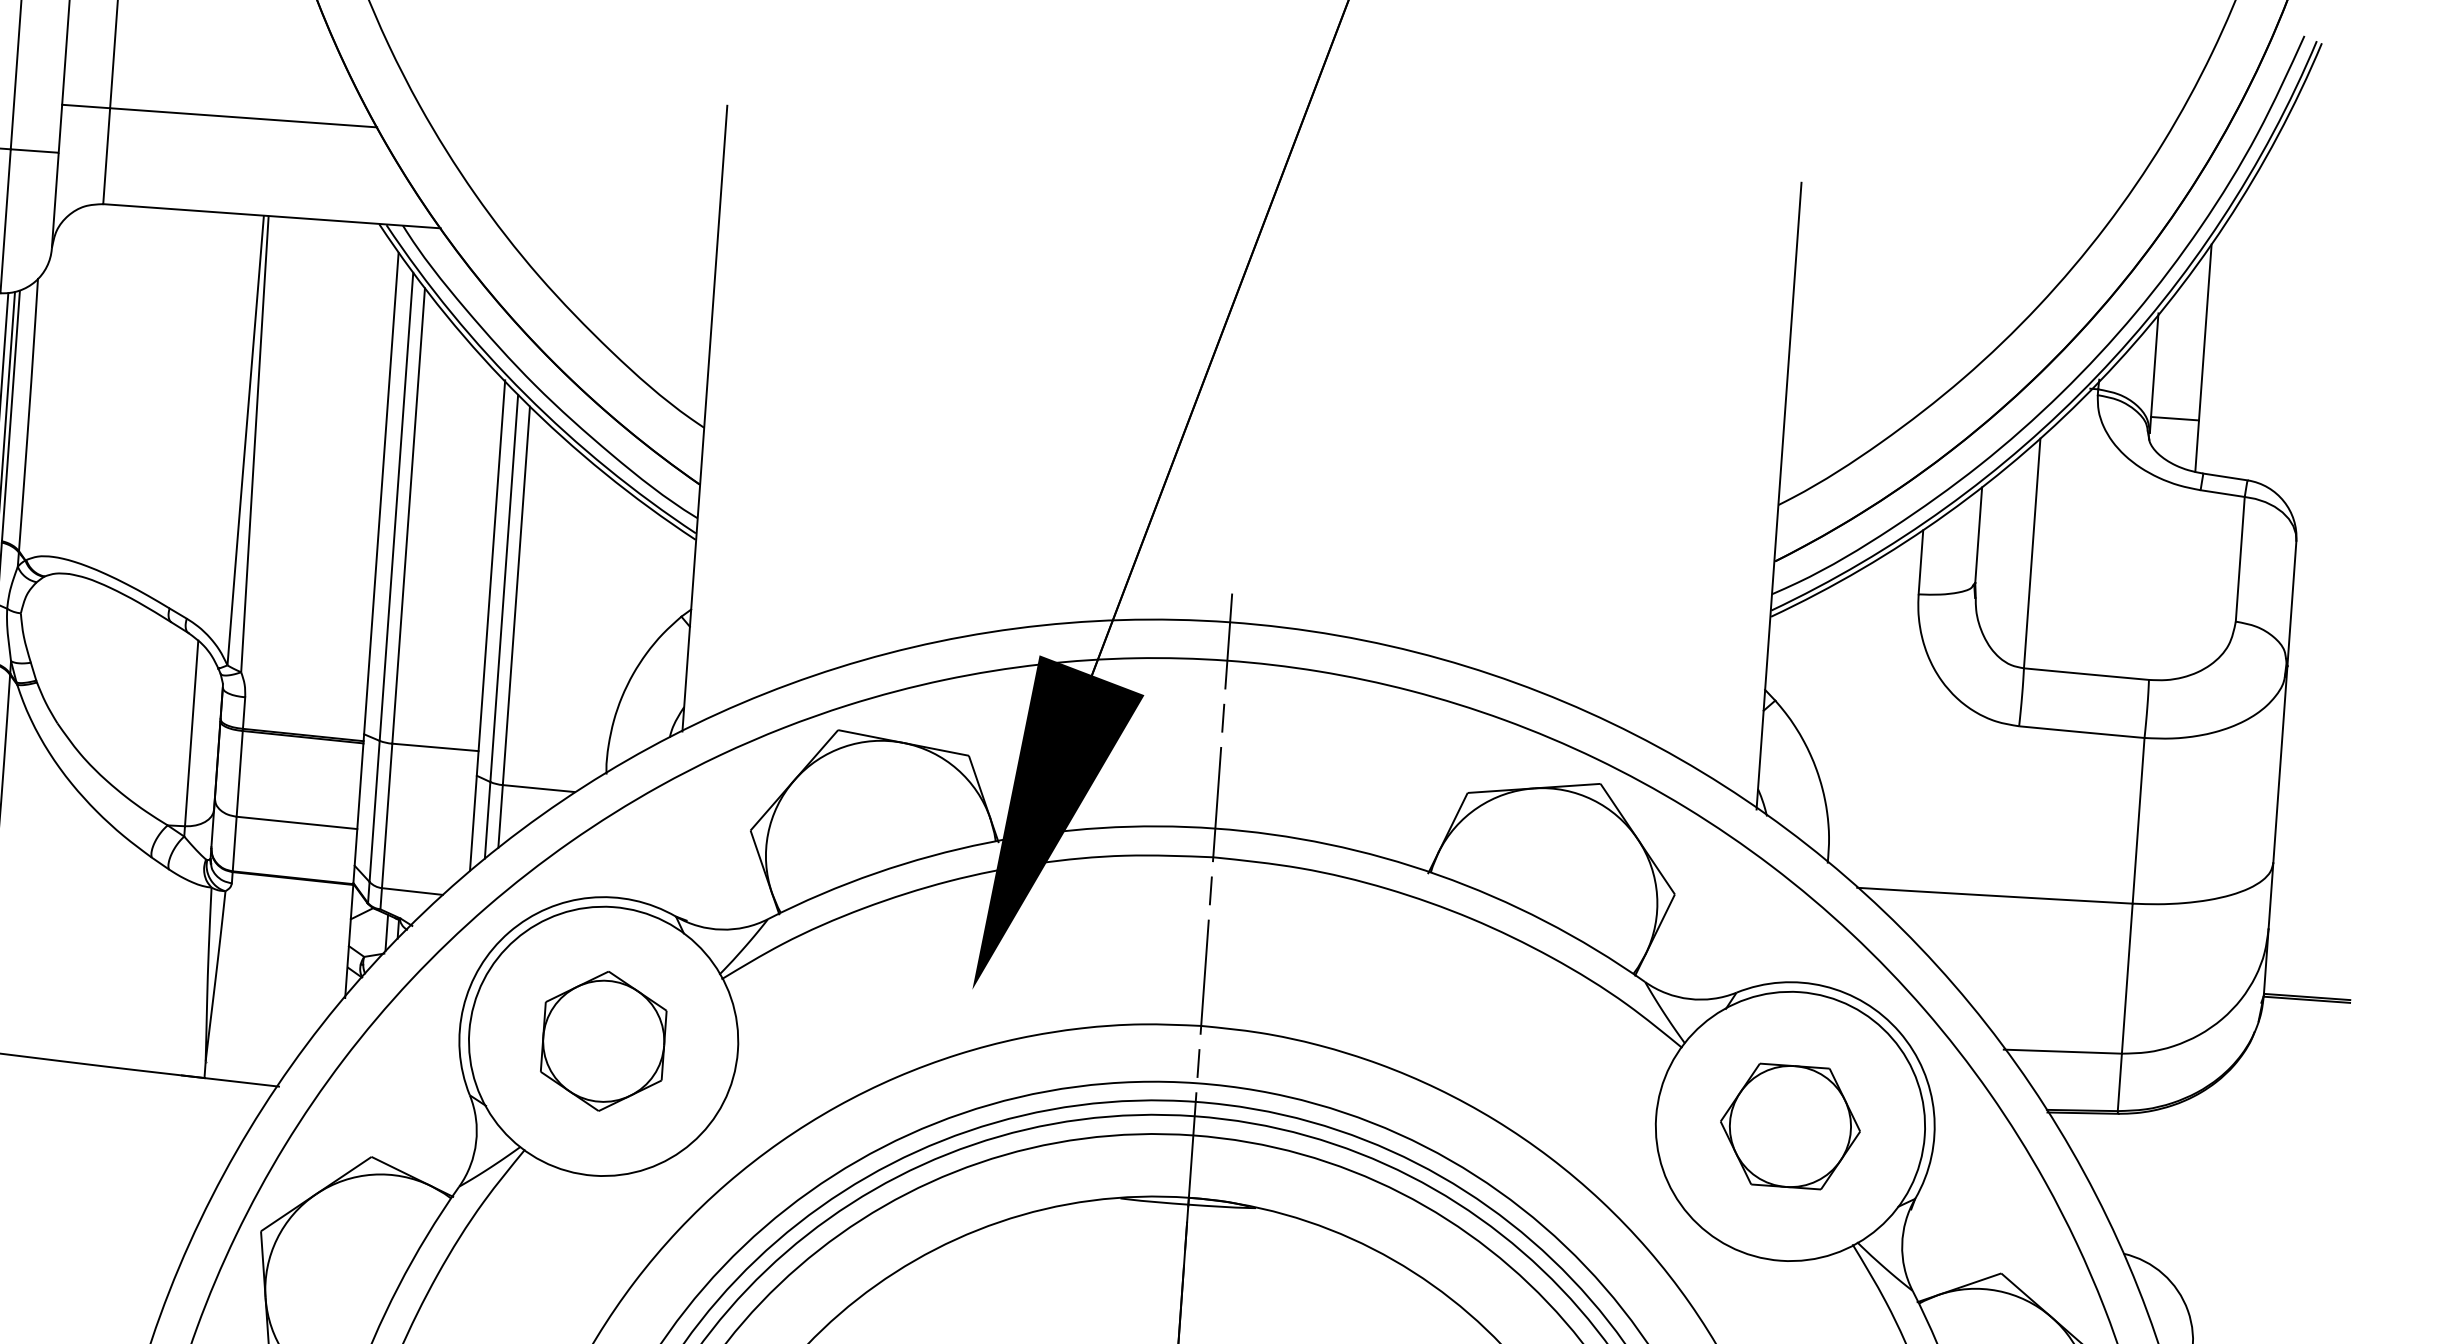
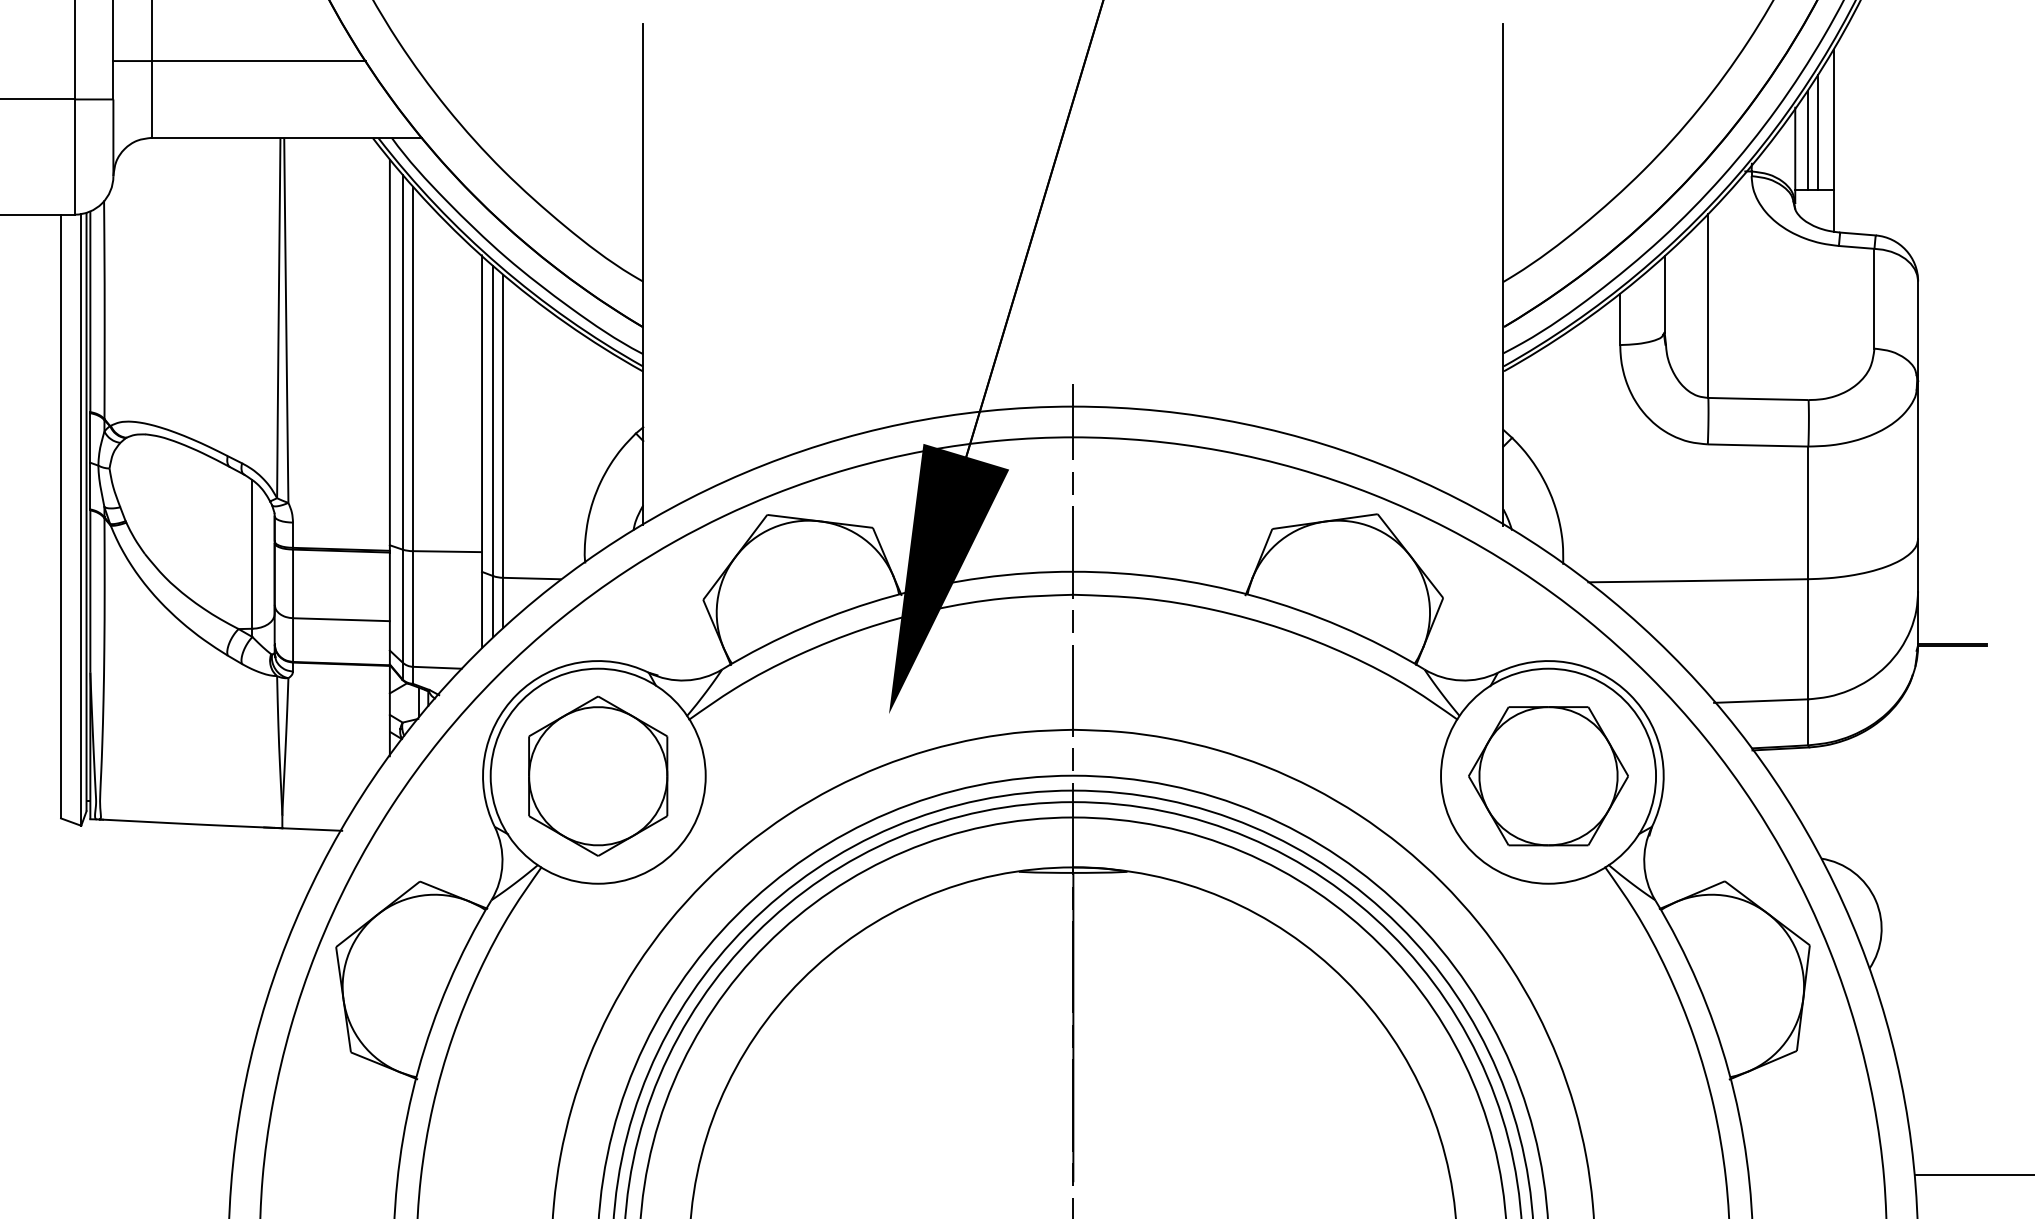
line: (2185, 346) -> (1818, 132), added
line: (2170, 355) -> (1807, 140), added
part: (604, 1040) -> (598, 775), size x1.43
part: (1790, 1126) -> (1548, 776), size x1.43

